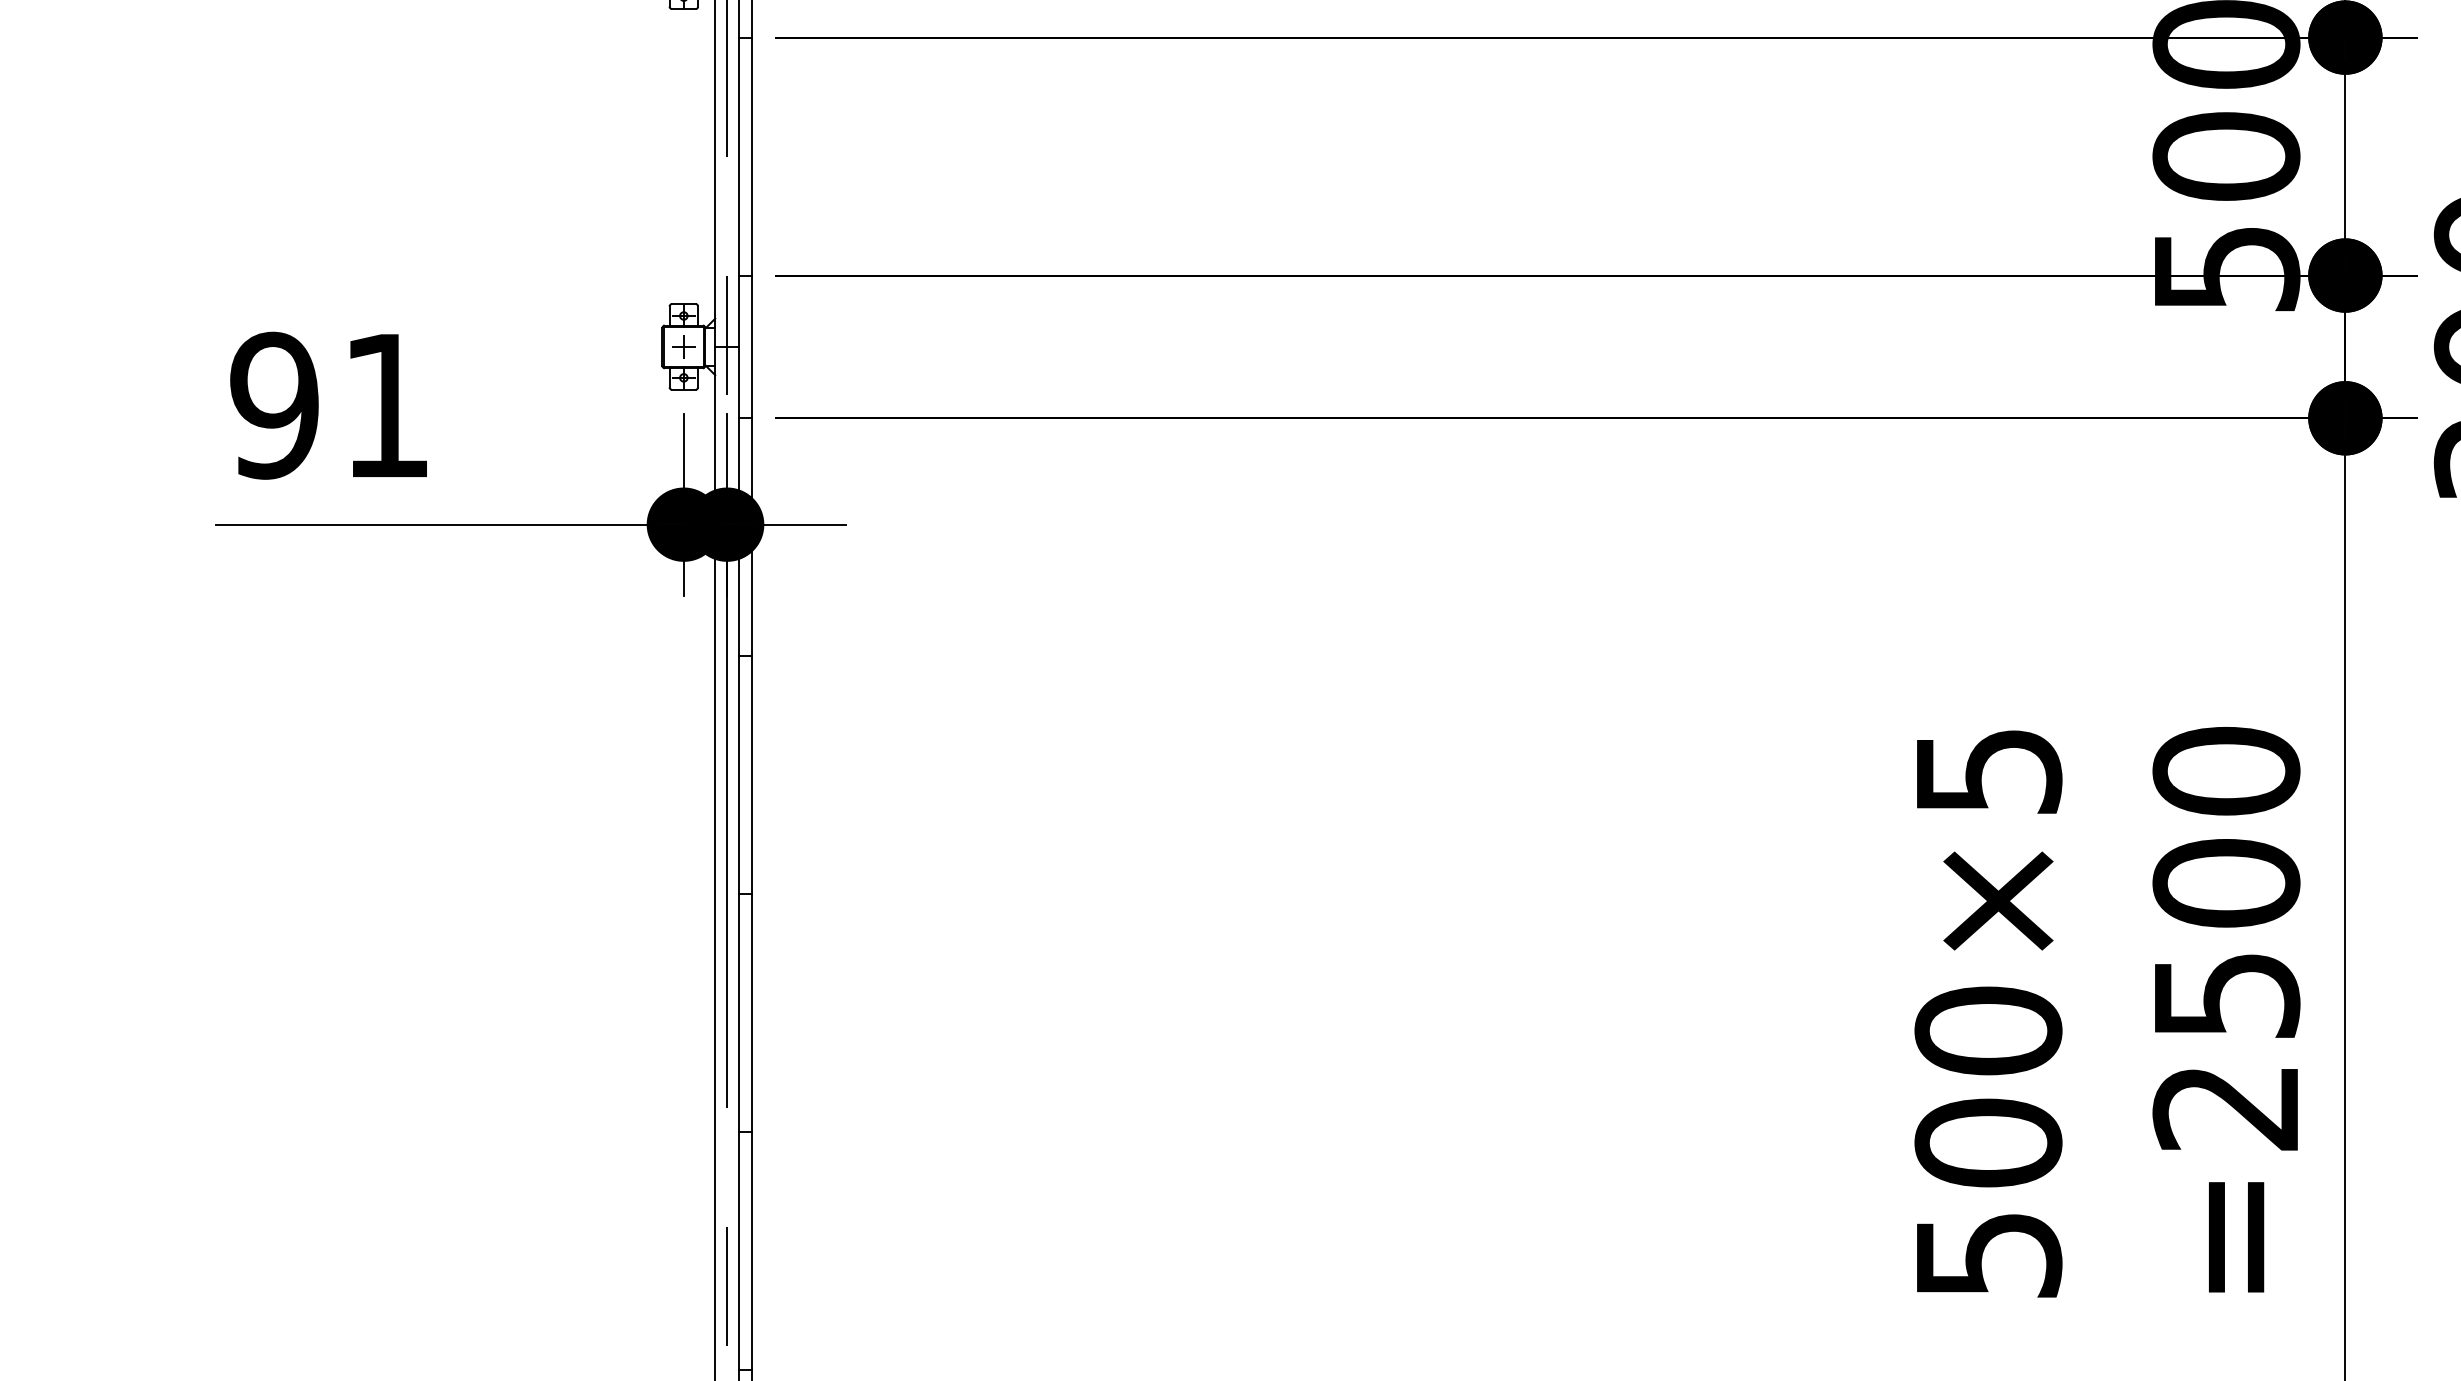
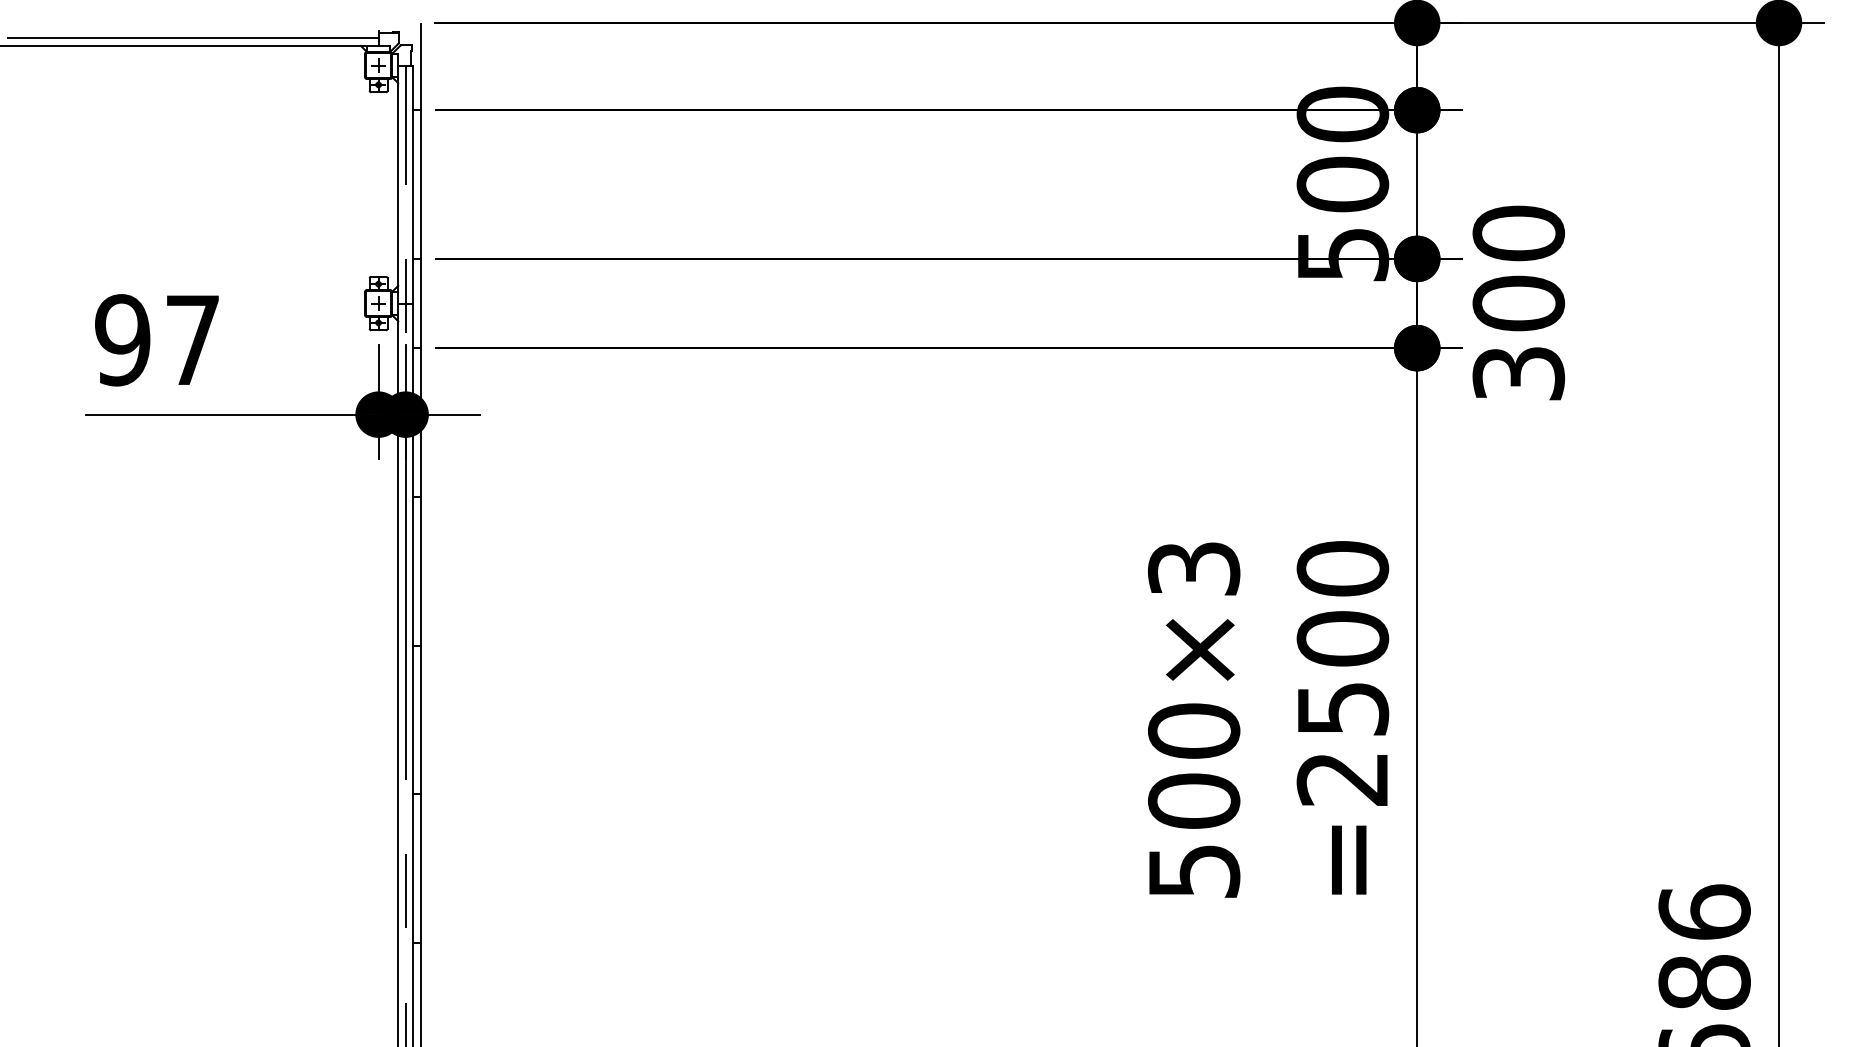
text: (386, 404) -> (192, 339), 91 -> 97
text: (1987, 770) -> (1193, 568), 500×5 -> 500×3

